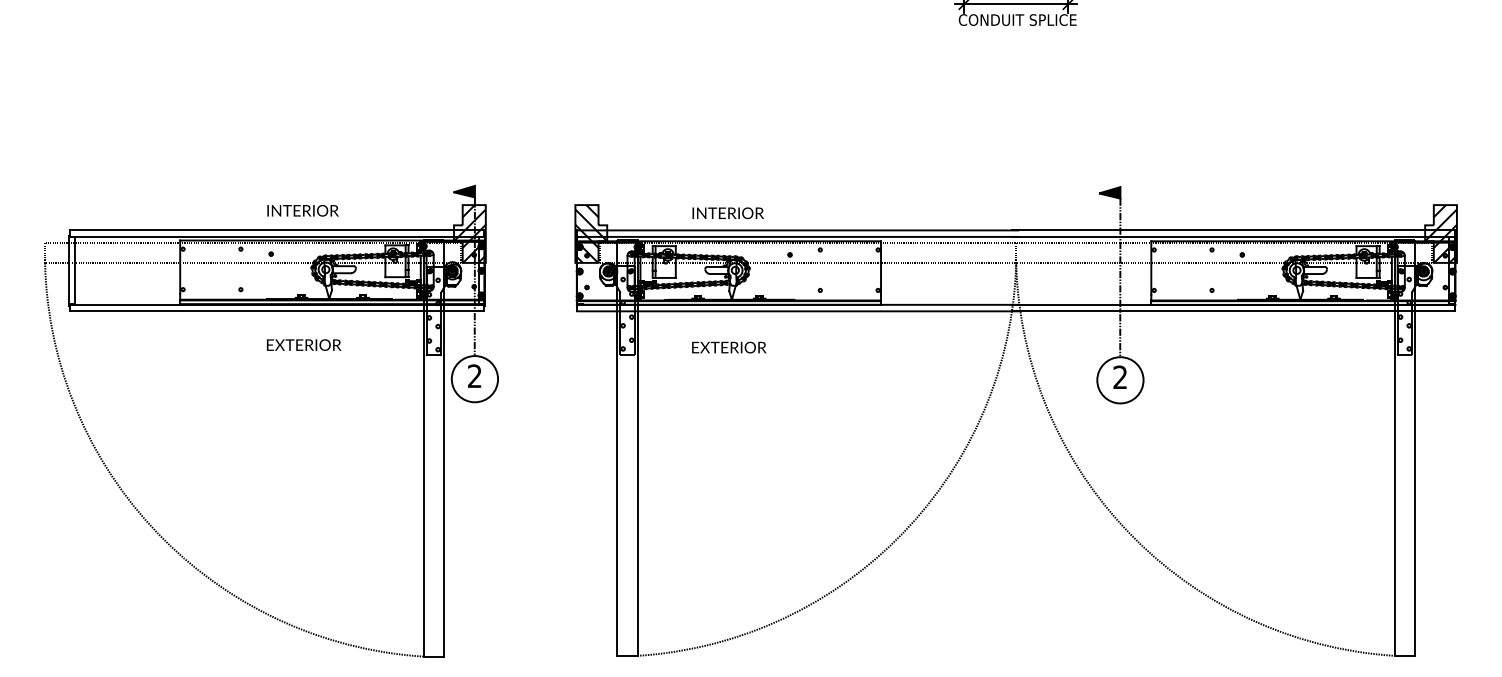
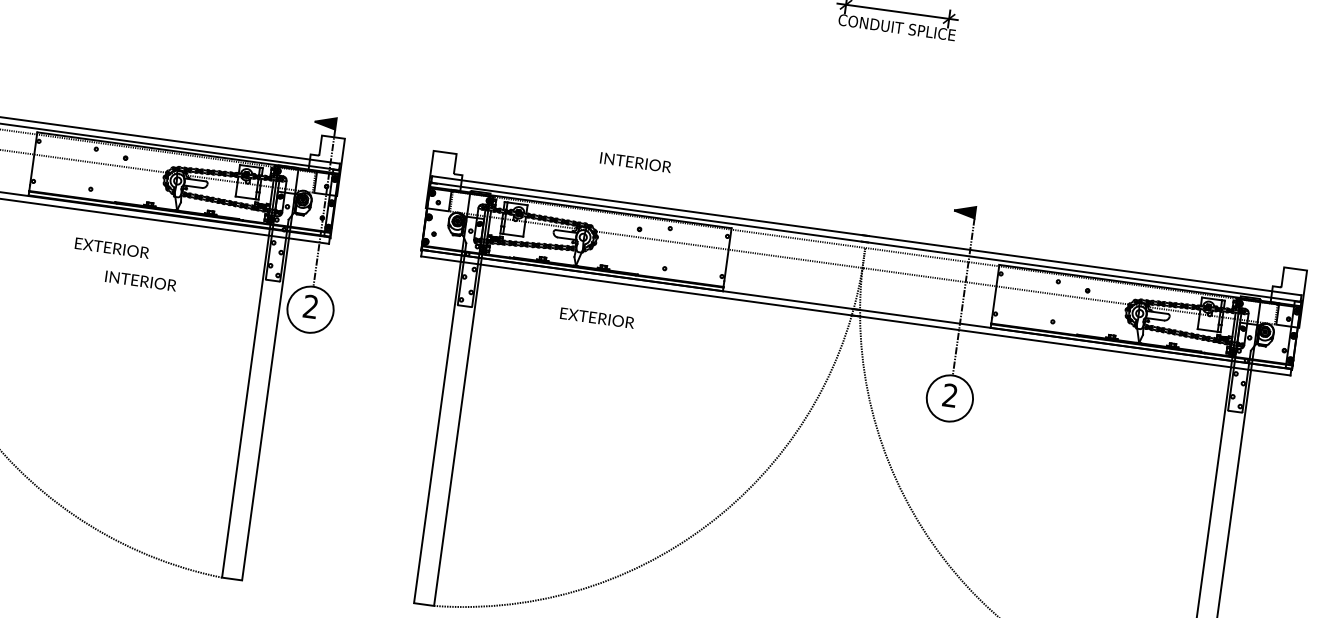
text: (302, 210) -> (140, 280), moved
text: (727, 213) -> (635, 162), moved
hatch: (469, 233) -> (324, 164), removed
hatch: (591, 233) -> (445, 181), removed
hatch: (1440, 233) -> (1286, 296), removed
text: (304, 344) -> (112, 247), moved
text: (729, 347) -> (597, 318), moved

